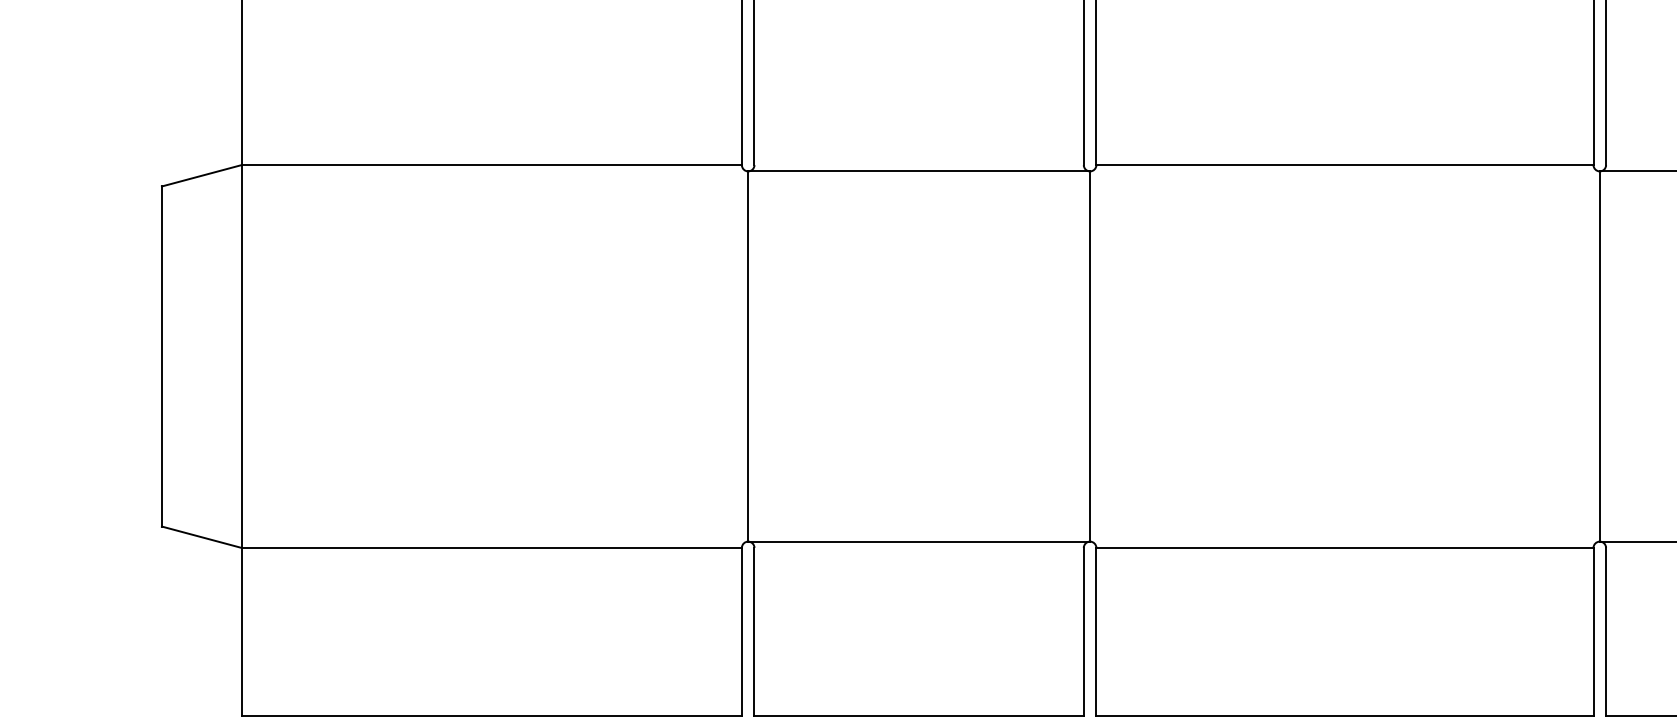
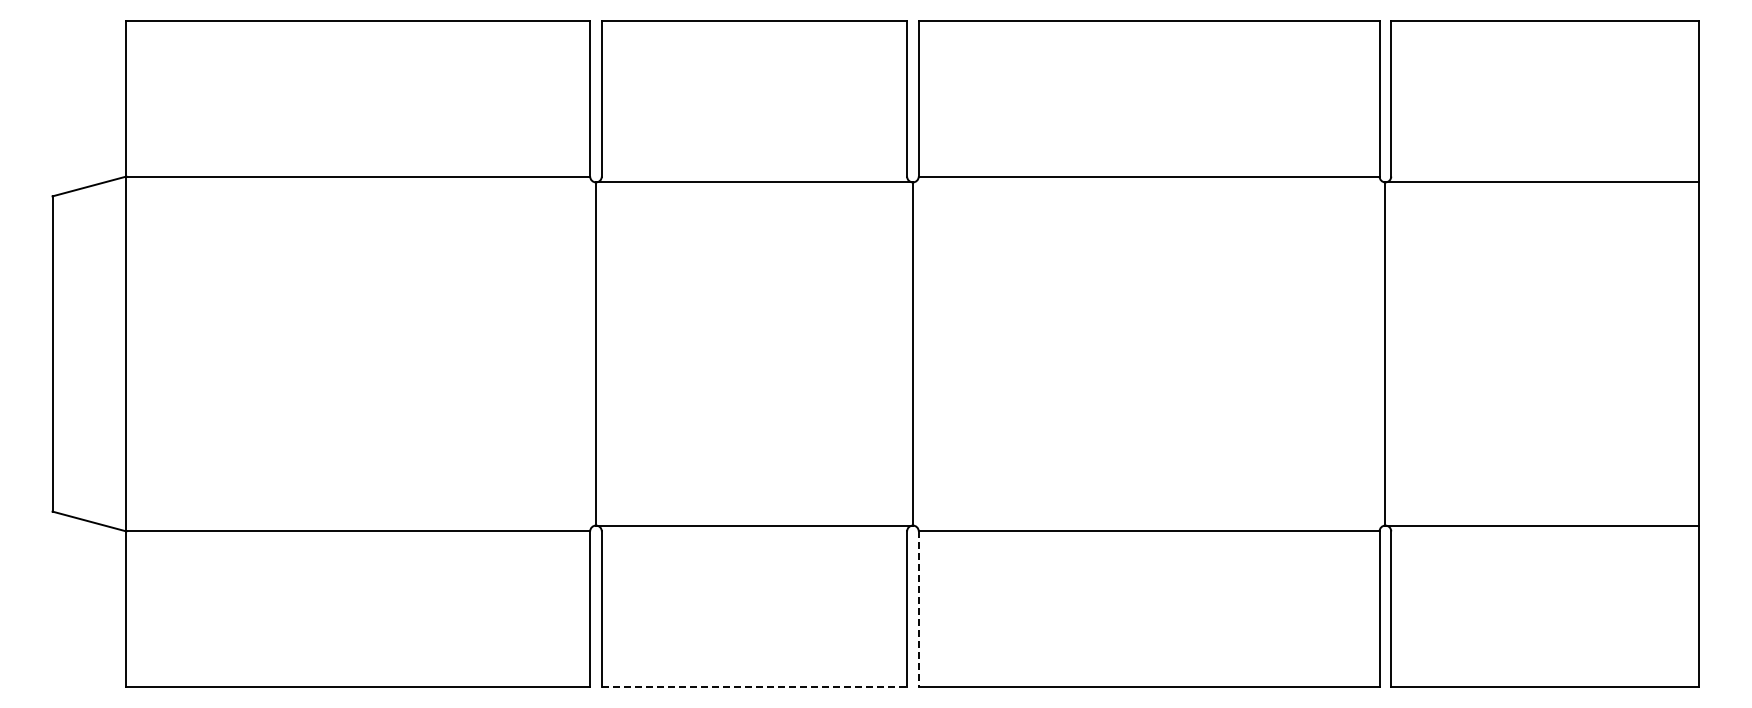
line: (1096, 632) -> (918, 609), solid -> dashed
line: (919, 715) -> (754, 686), solid -> dashed

